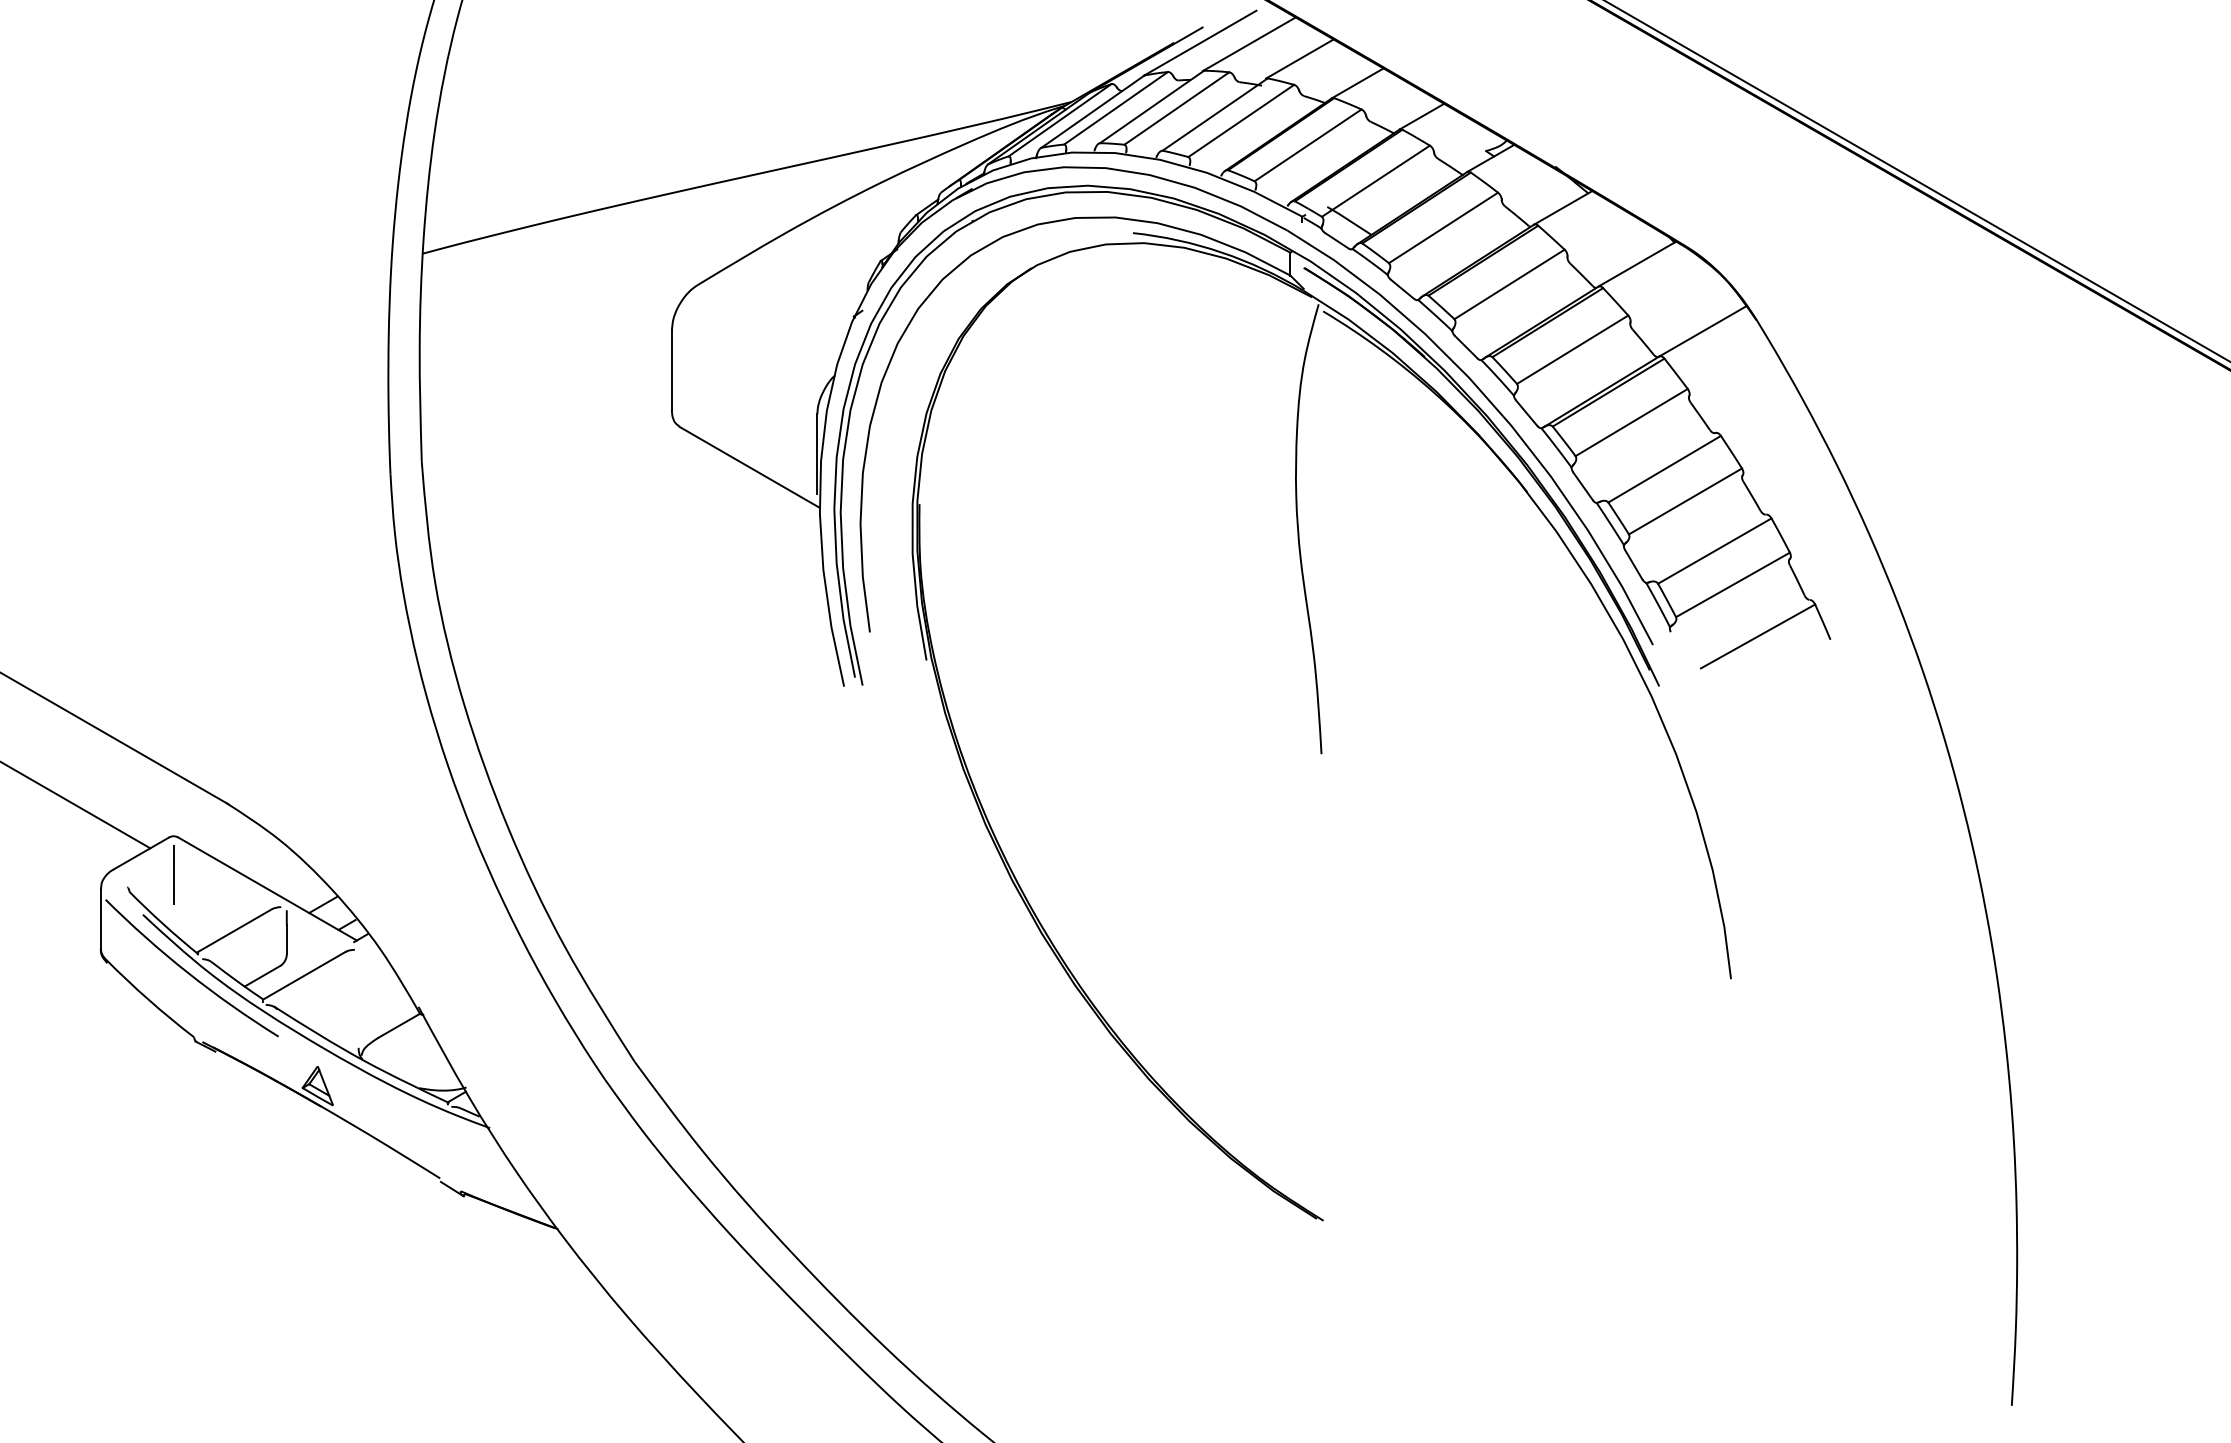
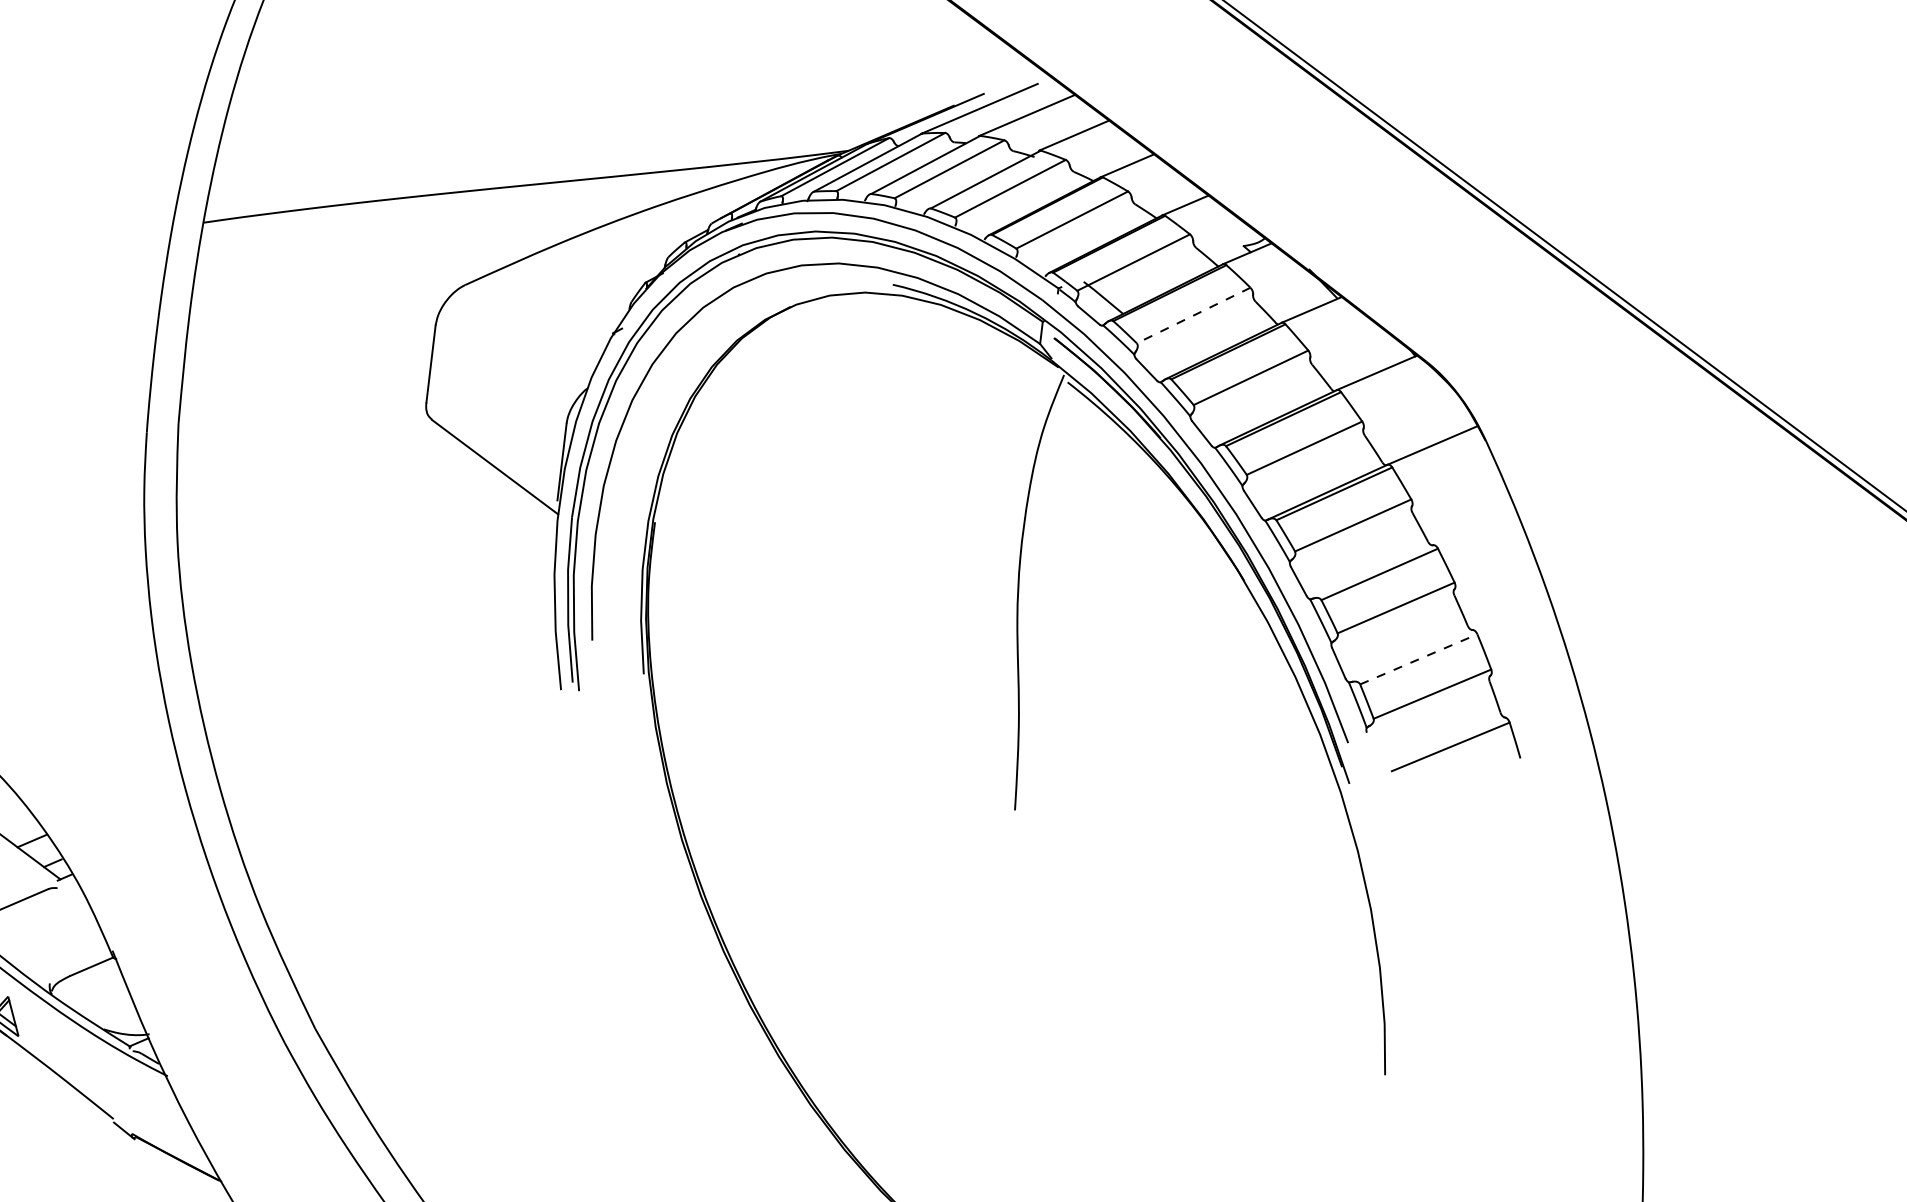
line: (1443, 227) -> (1193, 315), solid -> dashed
line: (1715, 550) -> (1419, 658), solid -> dashed

